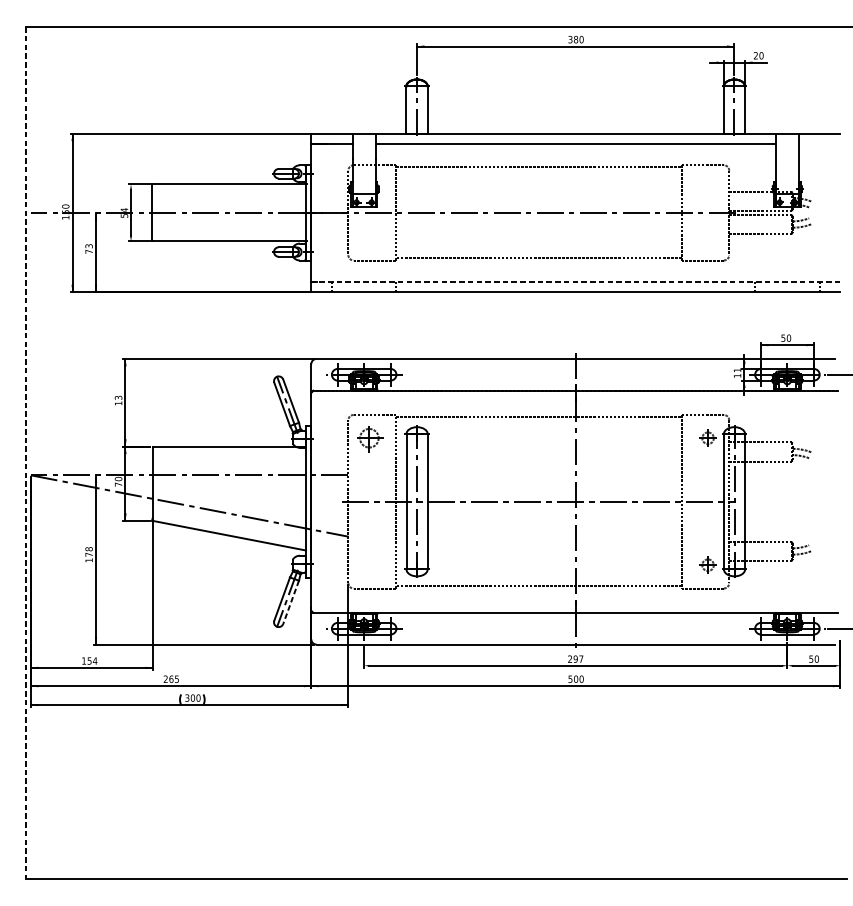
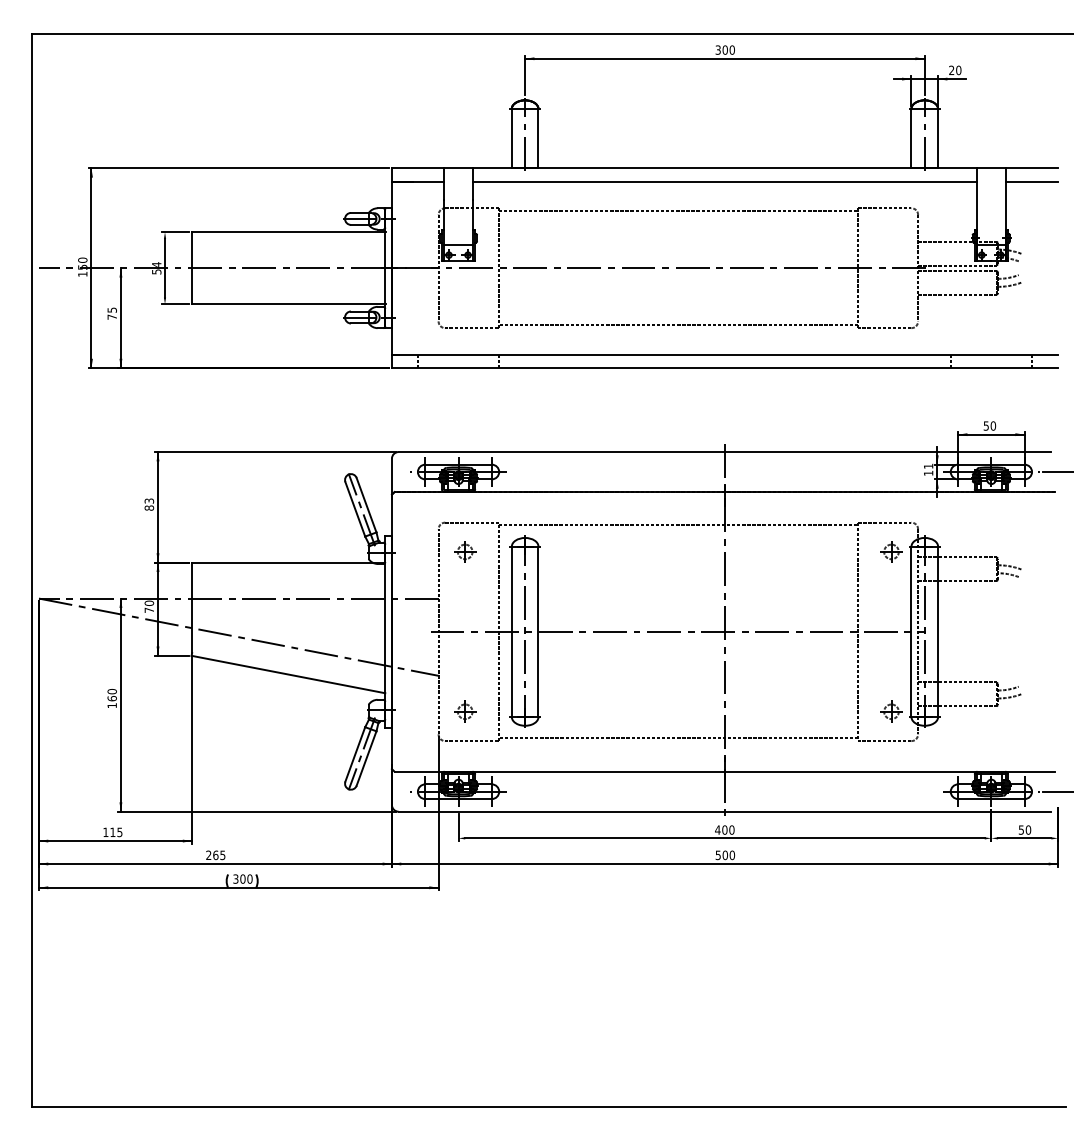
text: (575, 39) -> (724, 49), 380 -> 300
line: (819, 144) -> (1031, 181), added
text: (88, 245) -> (111, 309), 73 -> 75
line: (575, 281) -> (724, 354), dashed -> solid
text: (118, 402) -> (149, 507), 13 -> 83
part: (369, 437) -> (465, 551), size x0.62
line: (25, 453) -> (32, 570), dashed -> solid
text: (88, 551) -> (111, 694), 178 -> 160
part: (369, 564) -> (465, 711), added
line: (291, 602) -> (366, 758), dashed -> solid
text: (575, 658) -> (724, 829), 297 -> 400
text: (92, 661) -> (116, 832), 154 -> 115

